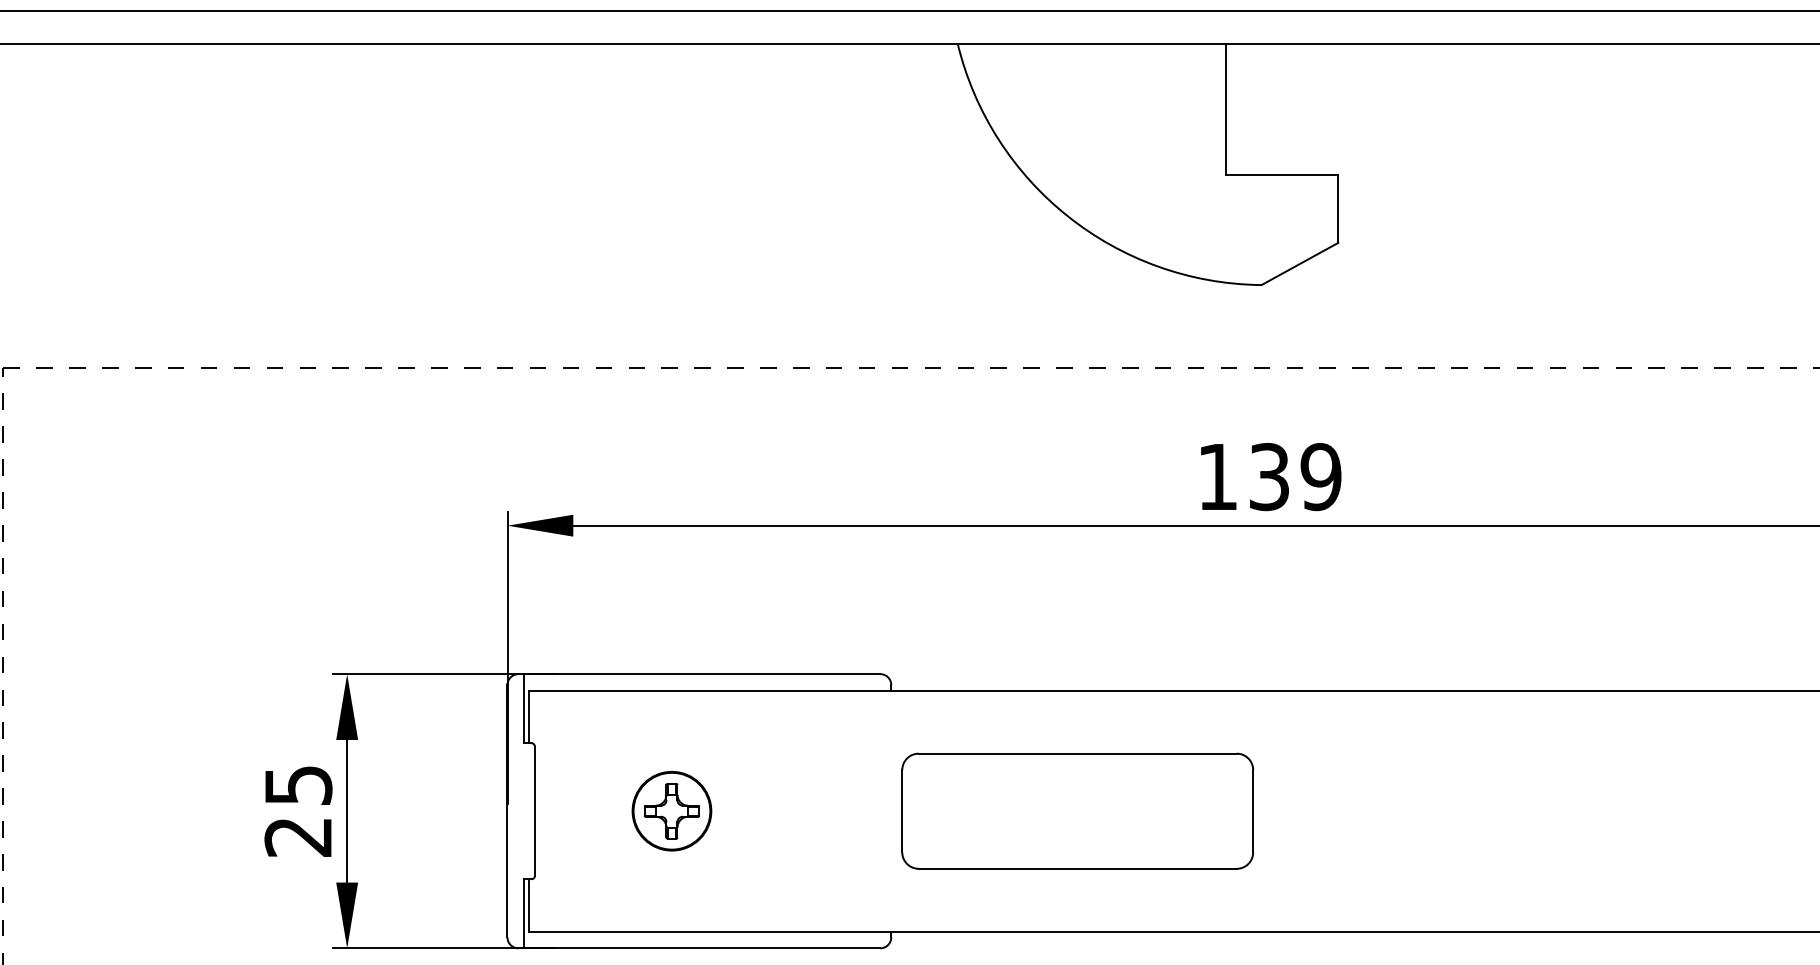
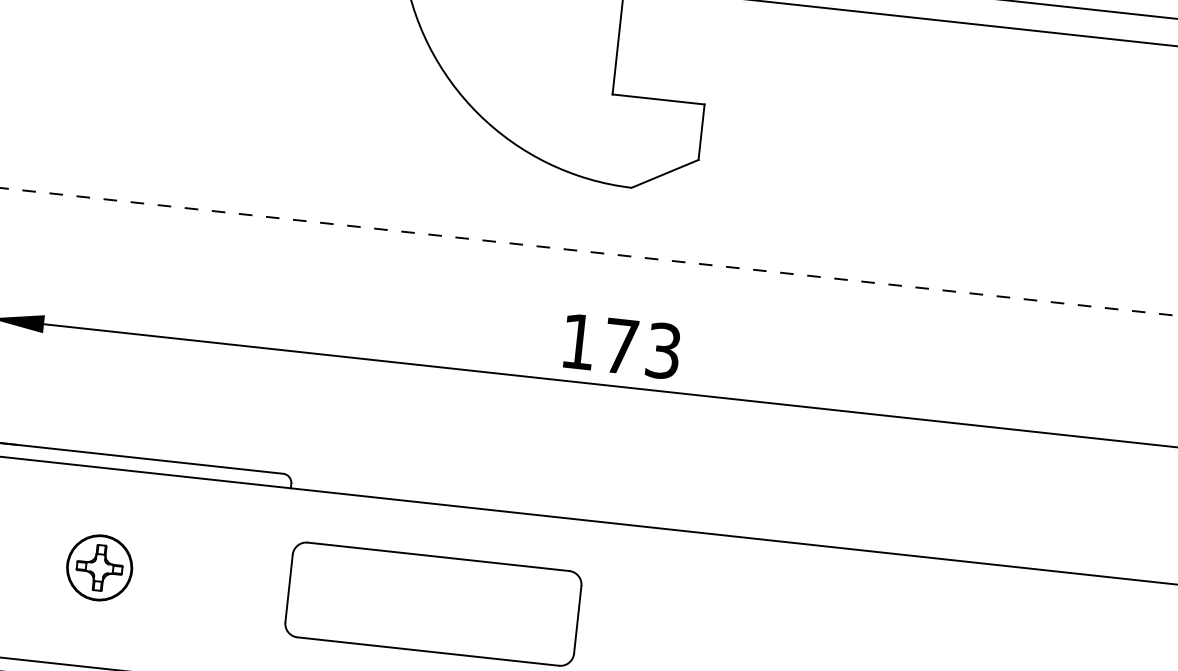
text: (1295, 477) -> (642, 349), 139 -> 173

